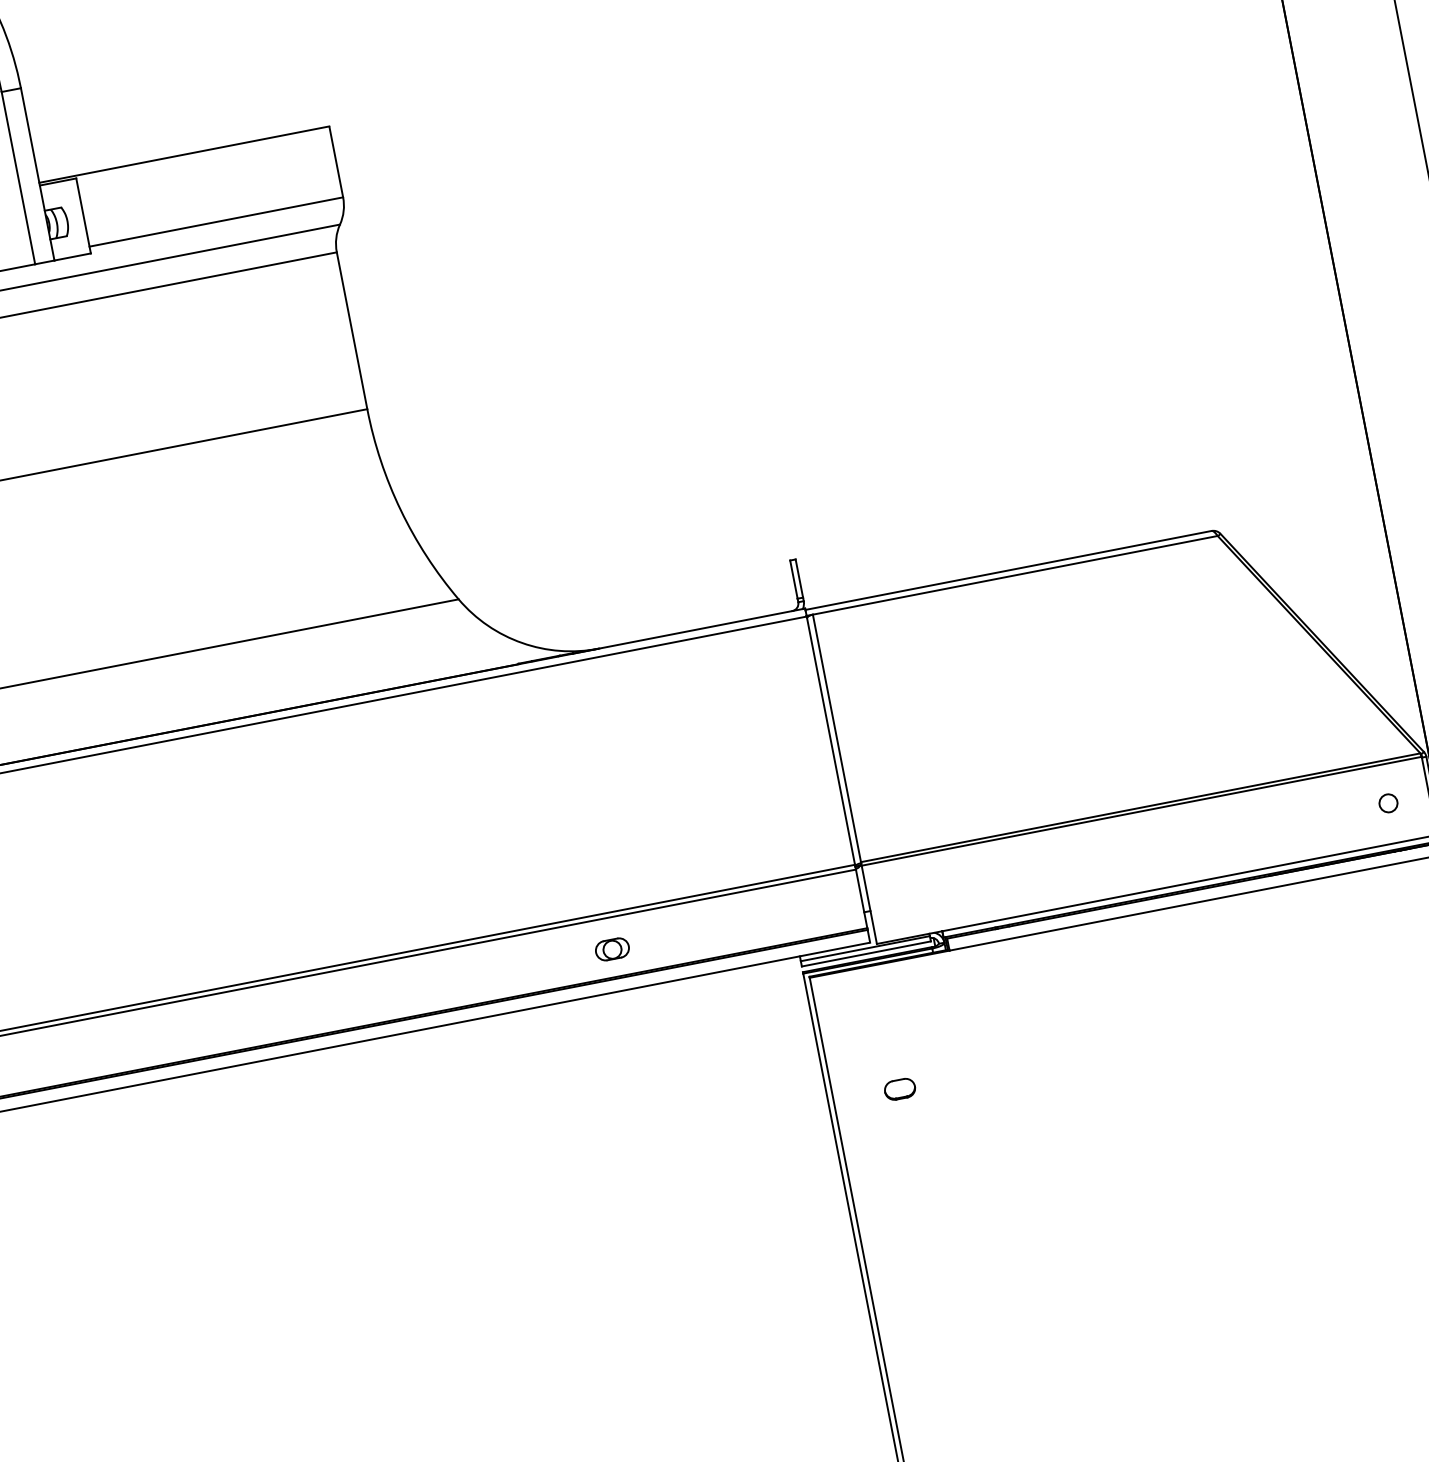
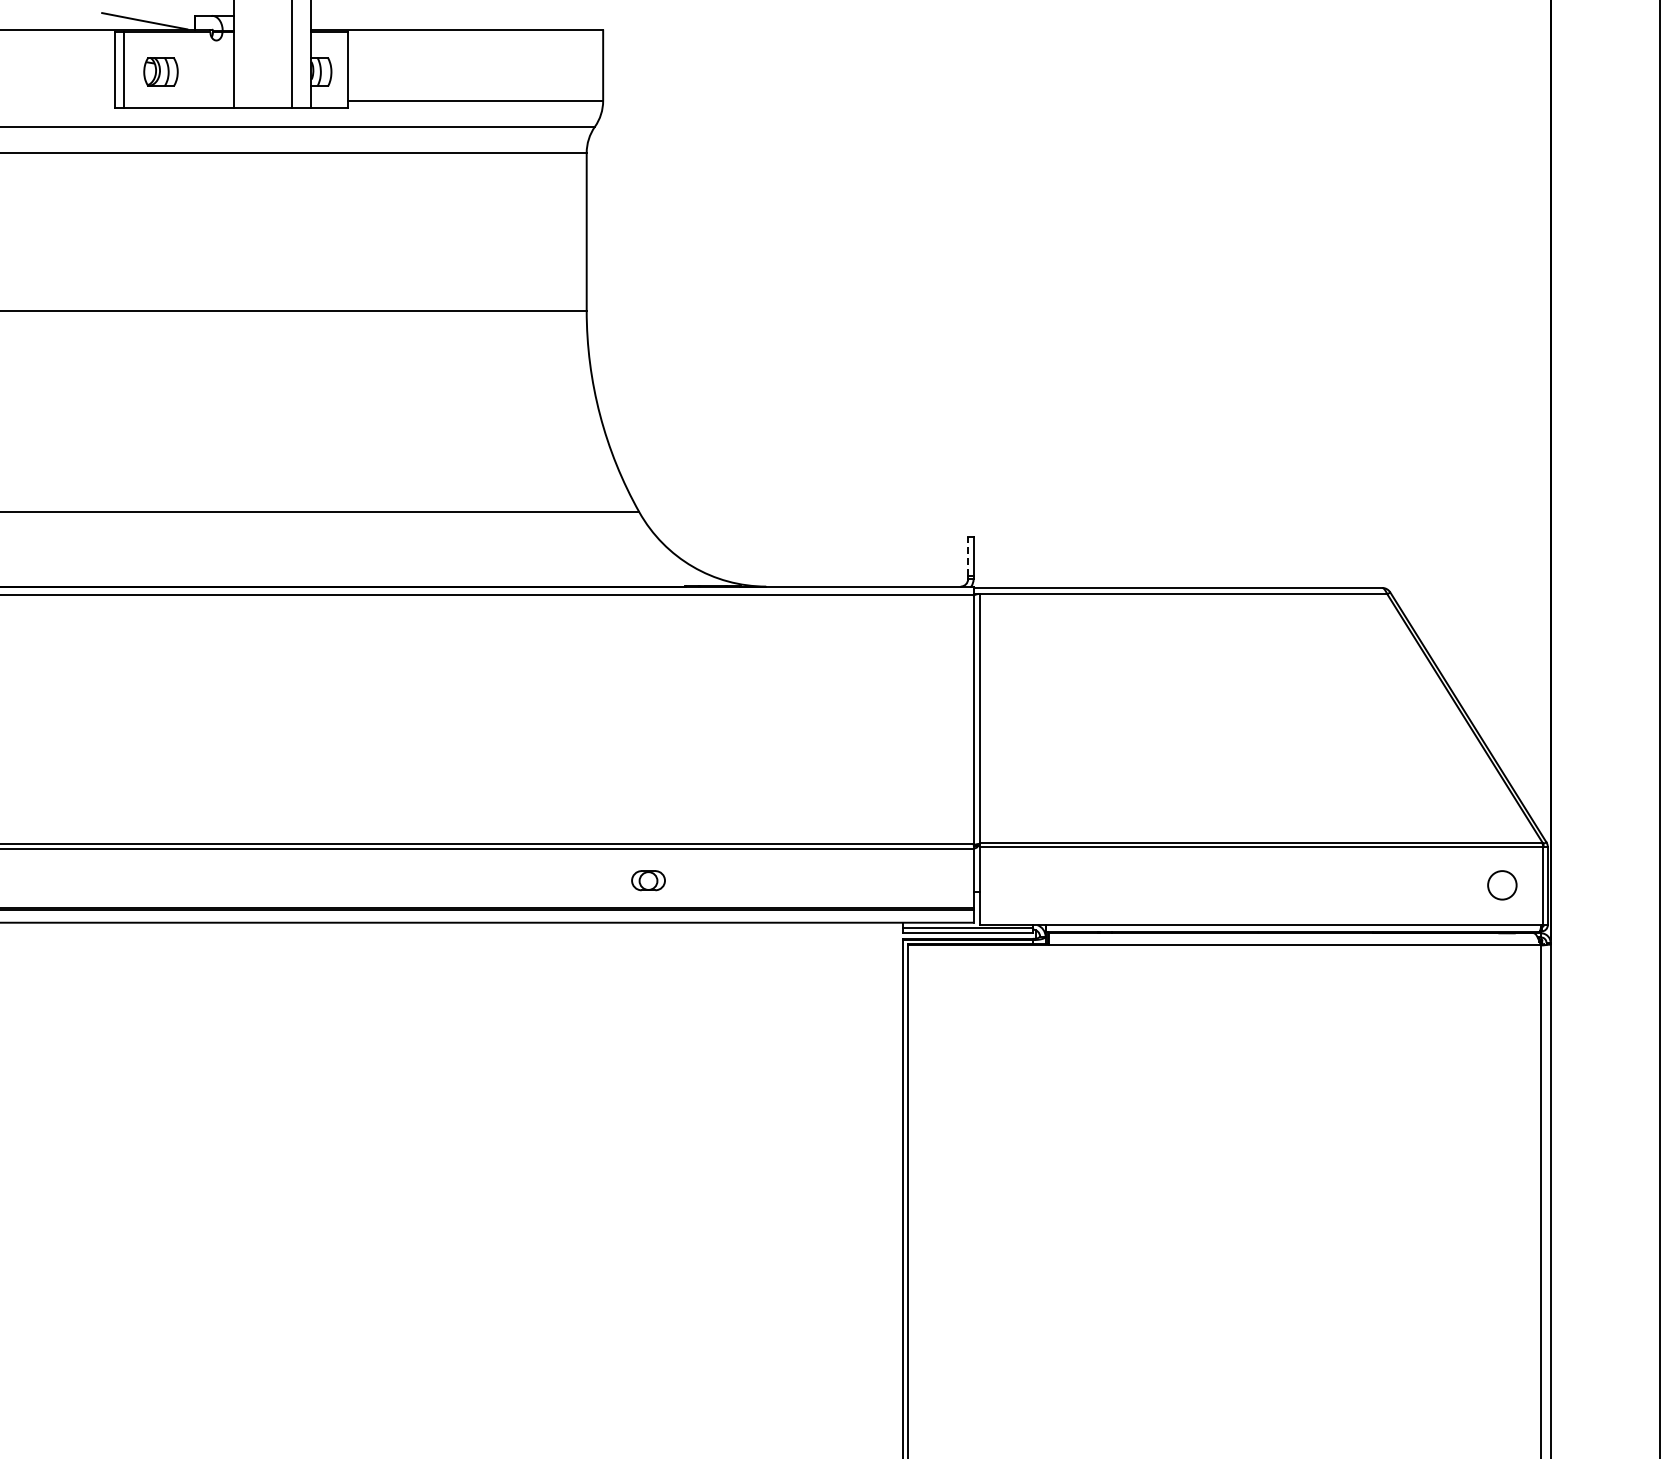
line: (794, 578) -> (968, 555), solid -> dashed
circle: (1388, 803) -> (1502, 885), size x1.6
part: (612, 949) -> (648, 880), moved
part: (899, 1089) -> (974, 1070), removed

